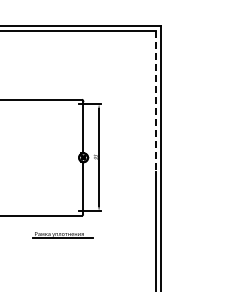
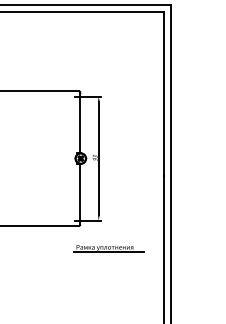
line: (155, 102) -> (164, 94), dashed -> solid
part: (62, 235) -> (108, 249), moved

